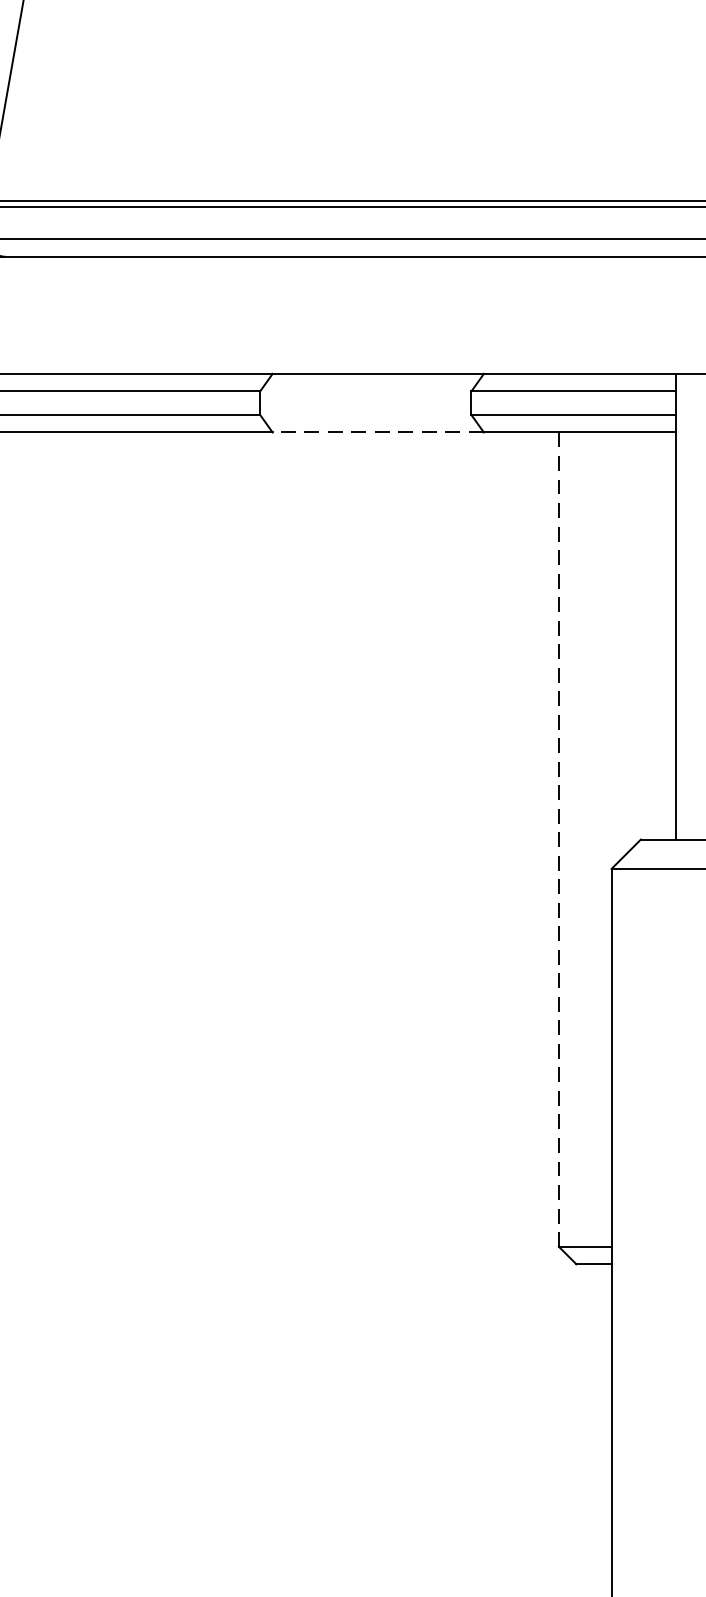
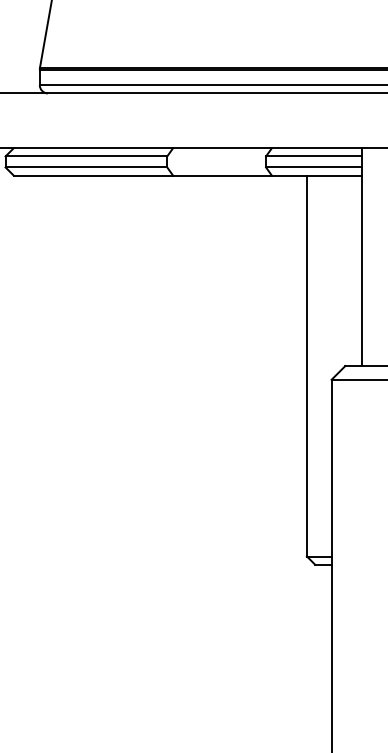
line: (376, 432) -> (221, 175), dashed -> solid
line: (557, 840) -> (306, 366), dashed -> solid

